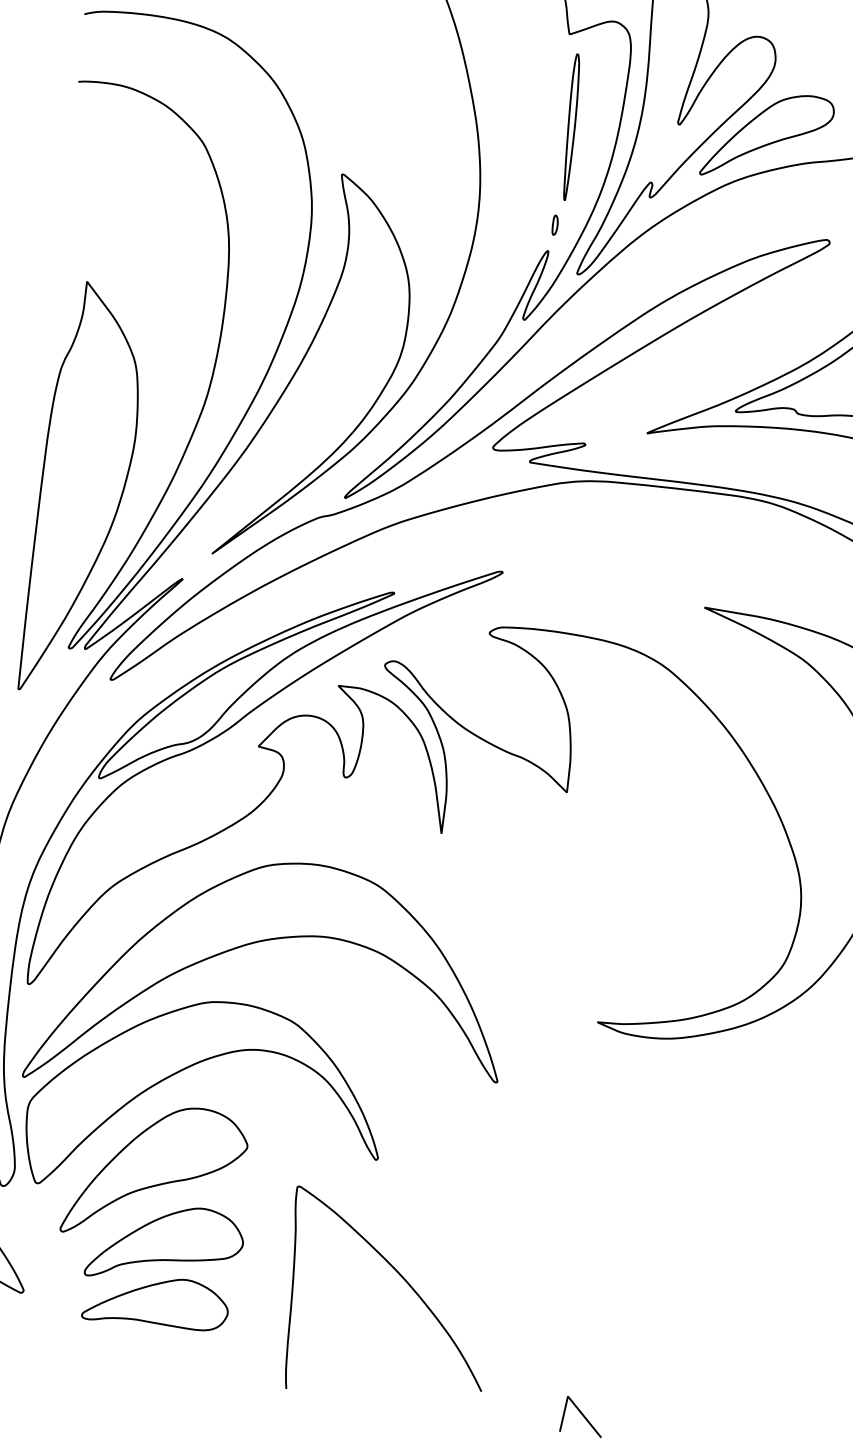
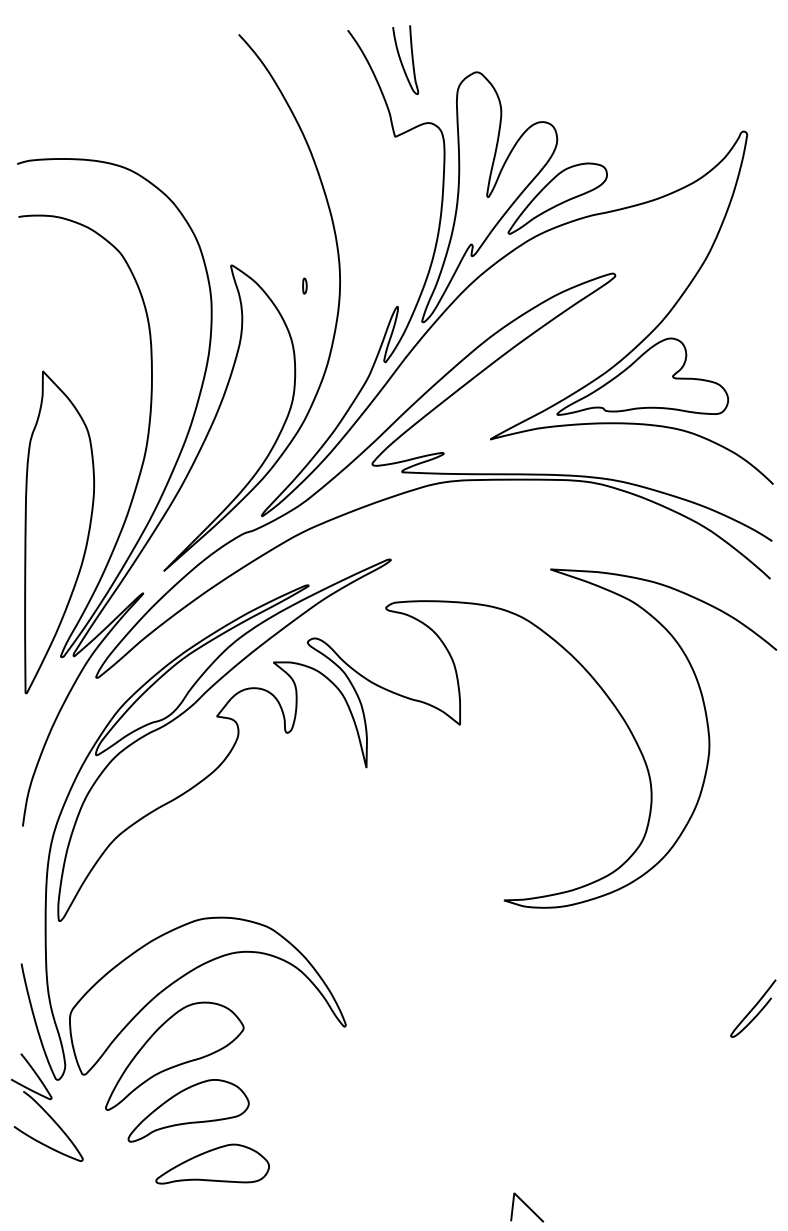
part: (571, 126) -> (404, 208), removed
part: (554, 224) -> (304, 285), moved
part: (264, 941) -> (238, 867), removed
curve: (405, 1282) -> (378, 1119), removed
part: (156, 1300) -> (212, 1163), moved

